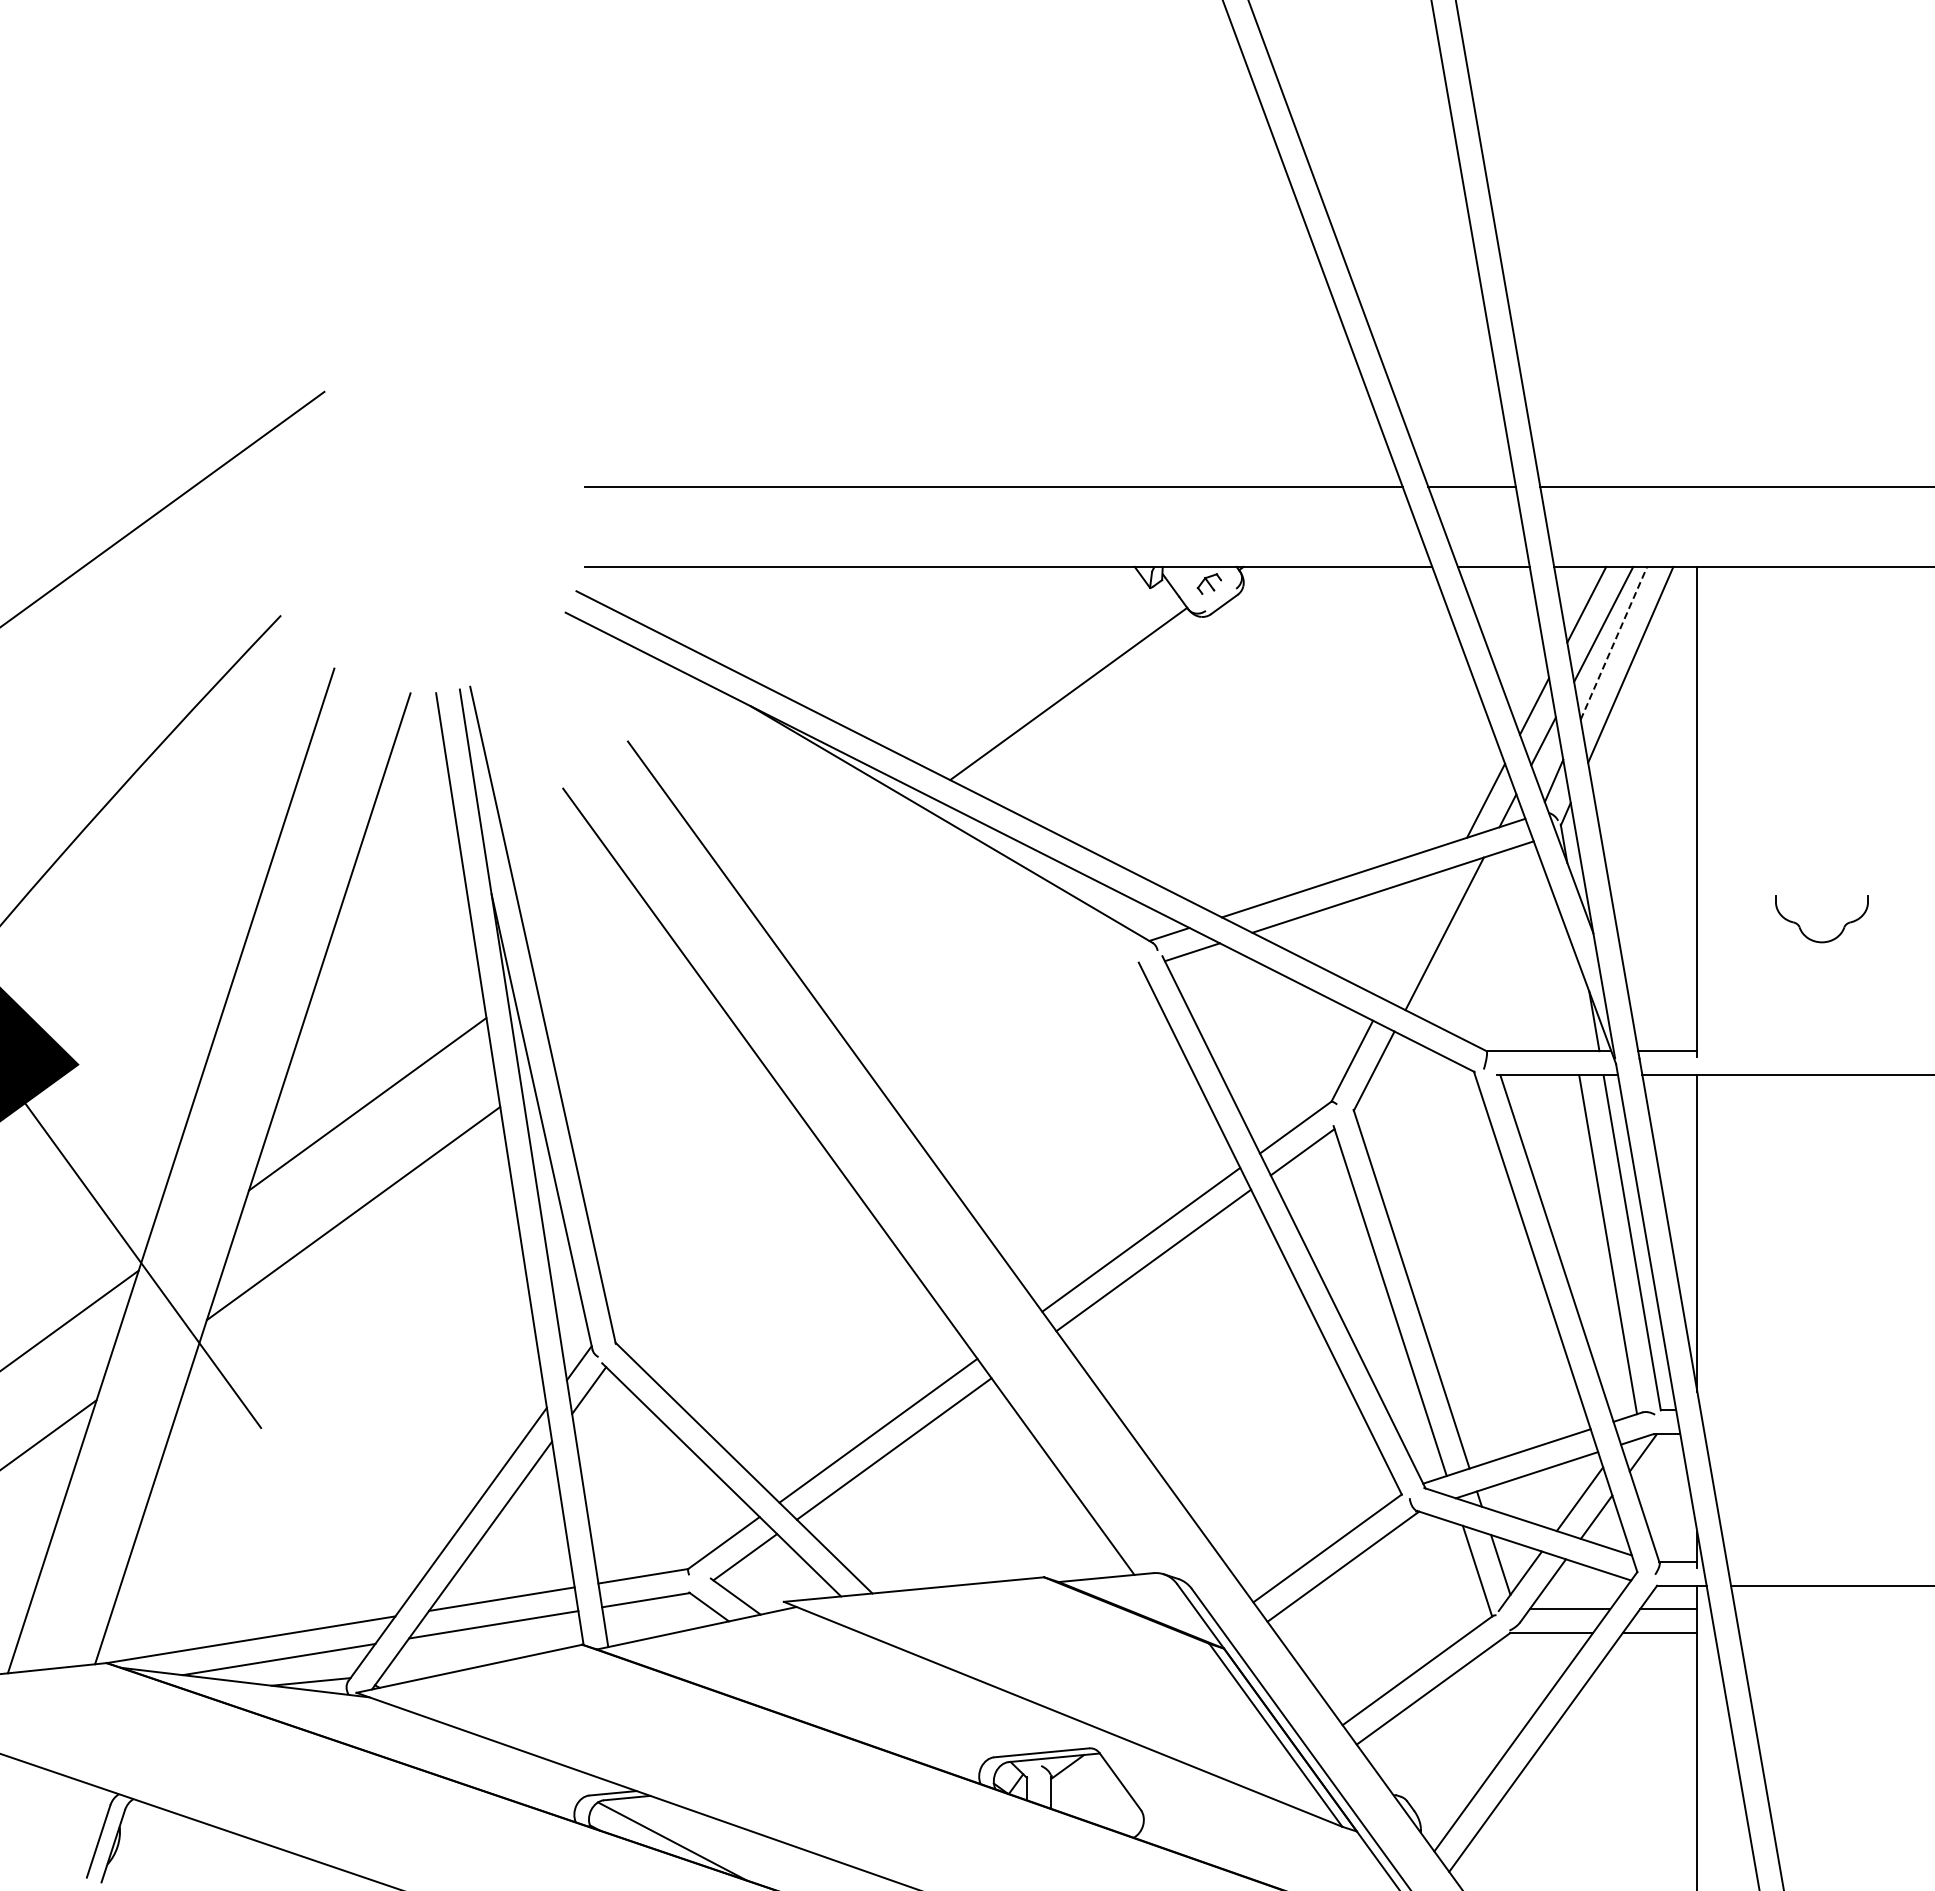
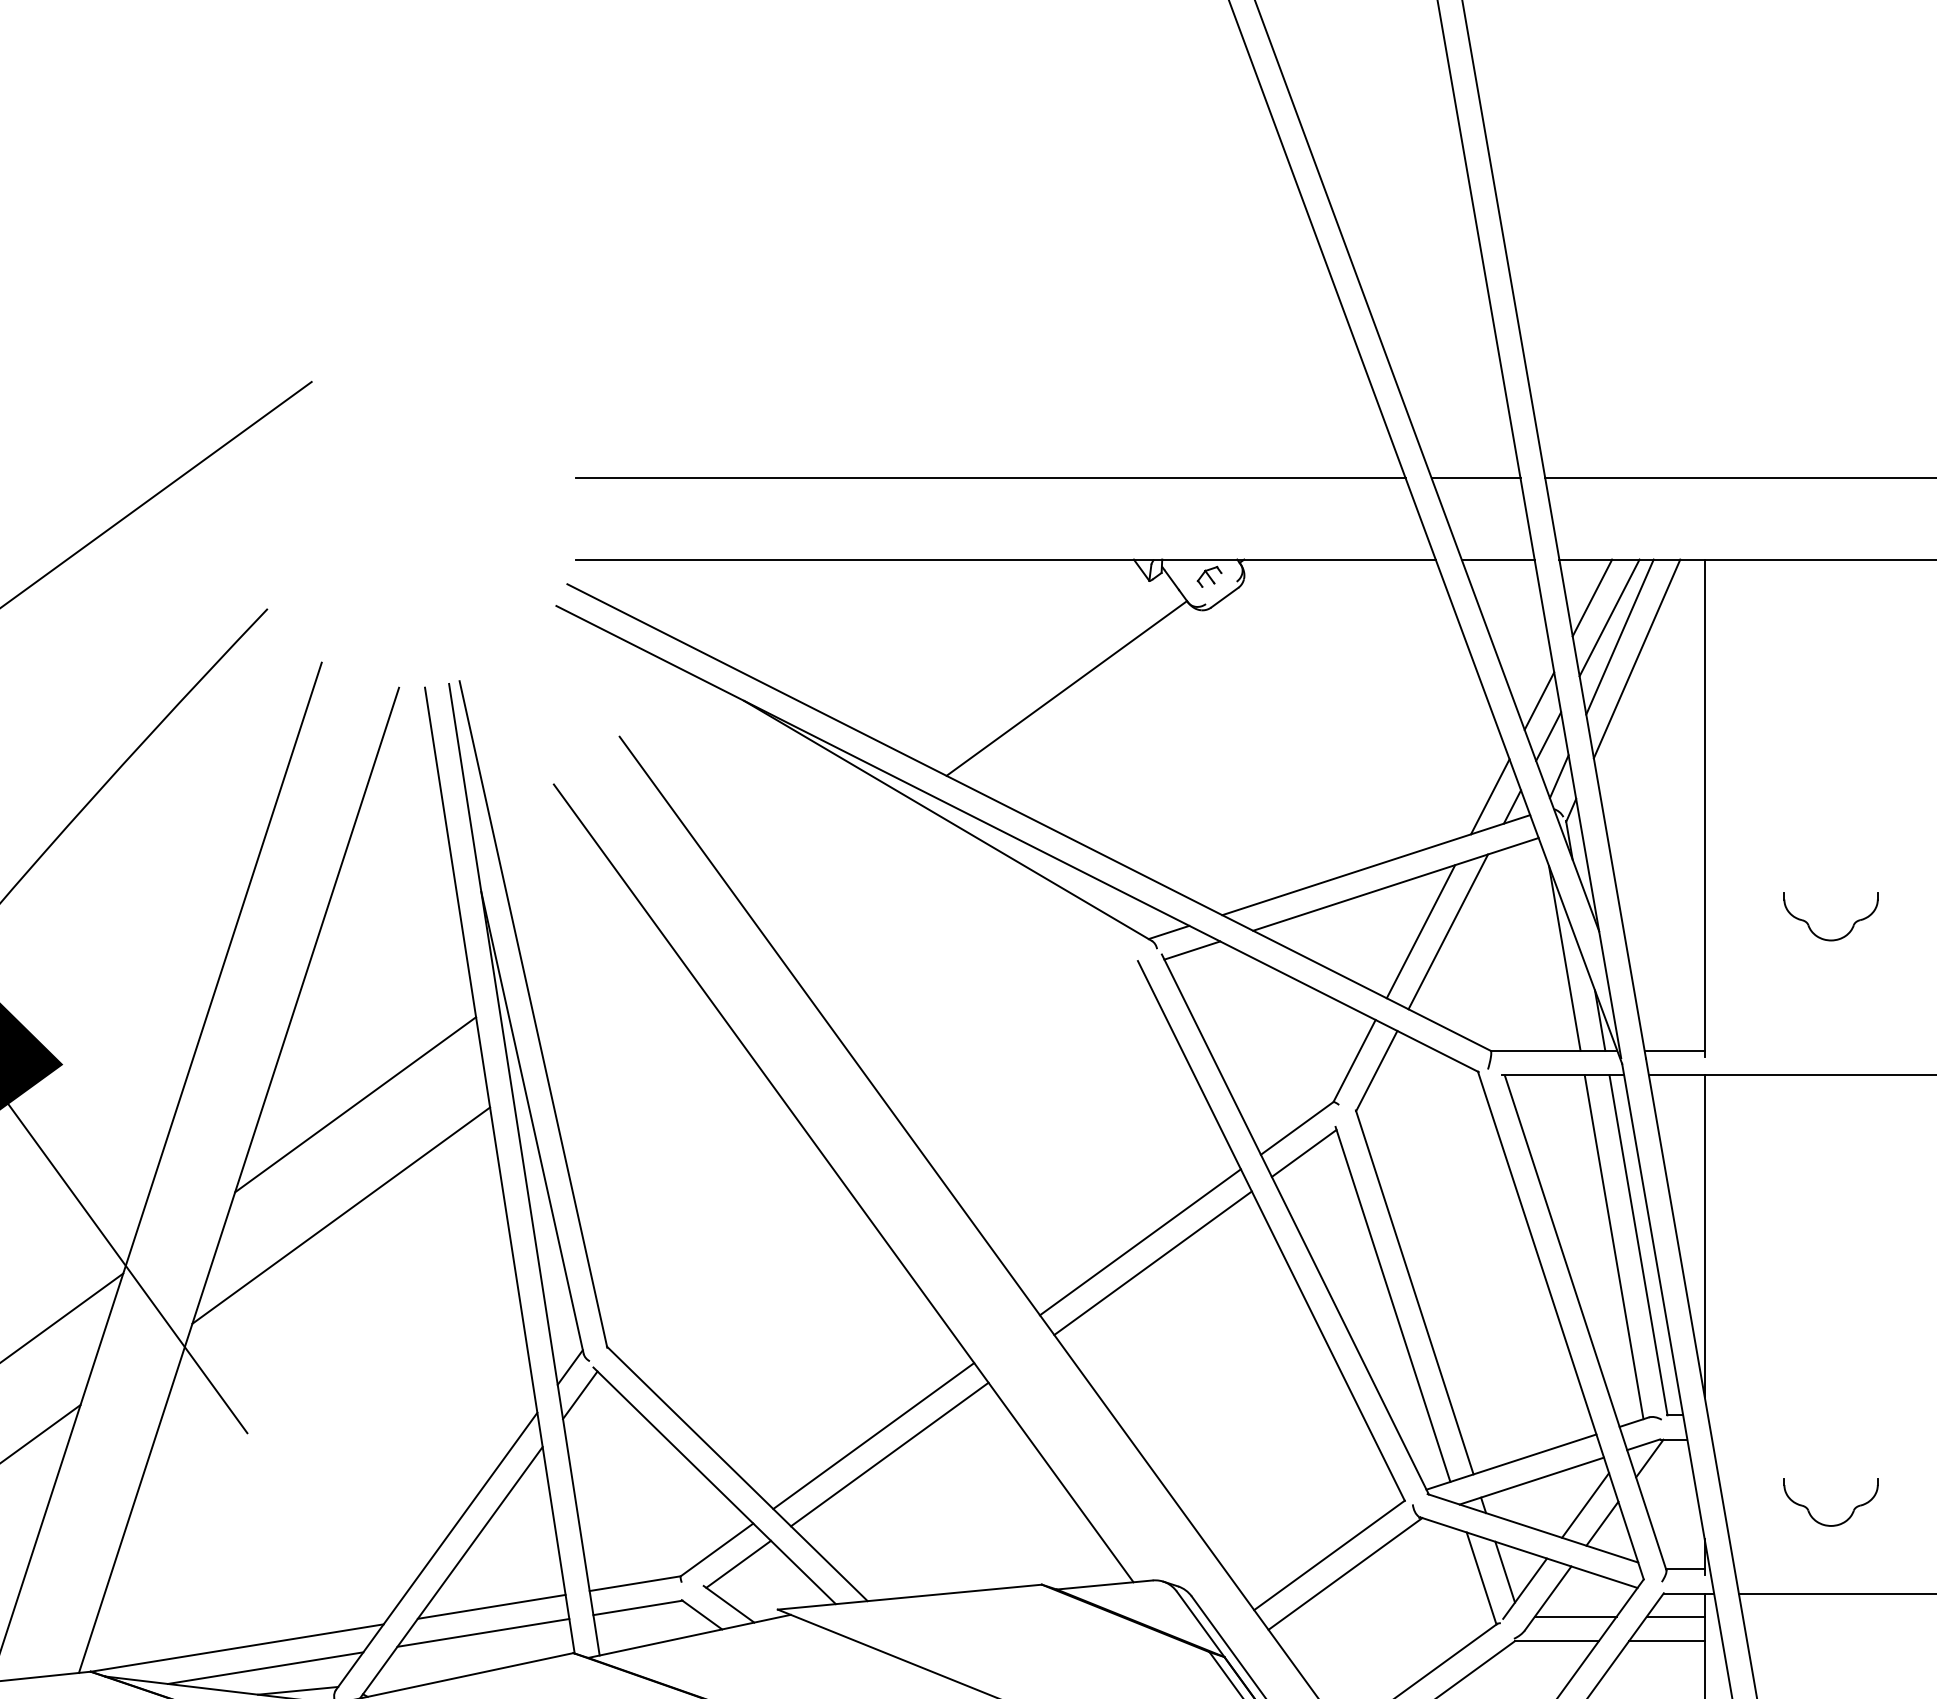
line: (1614, 642) -> (1620, 636), dashed -> solid
line: (1417, 933) -> (1420, 931), added
line: (1559, 960) -> (1564, 958), added
part: (1816, 1517) -> (1825, 1524), added

